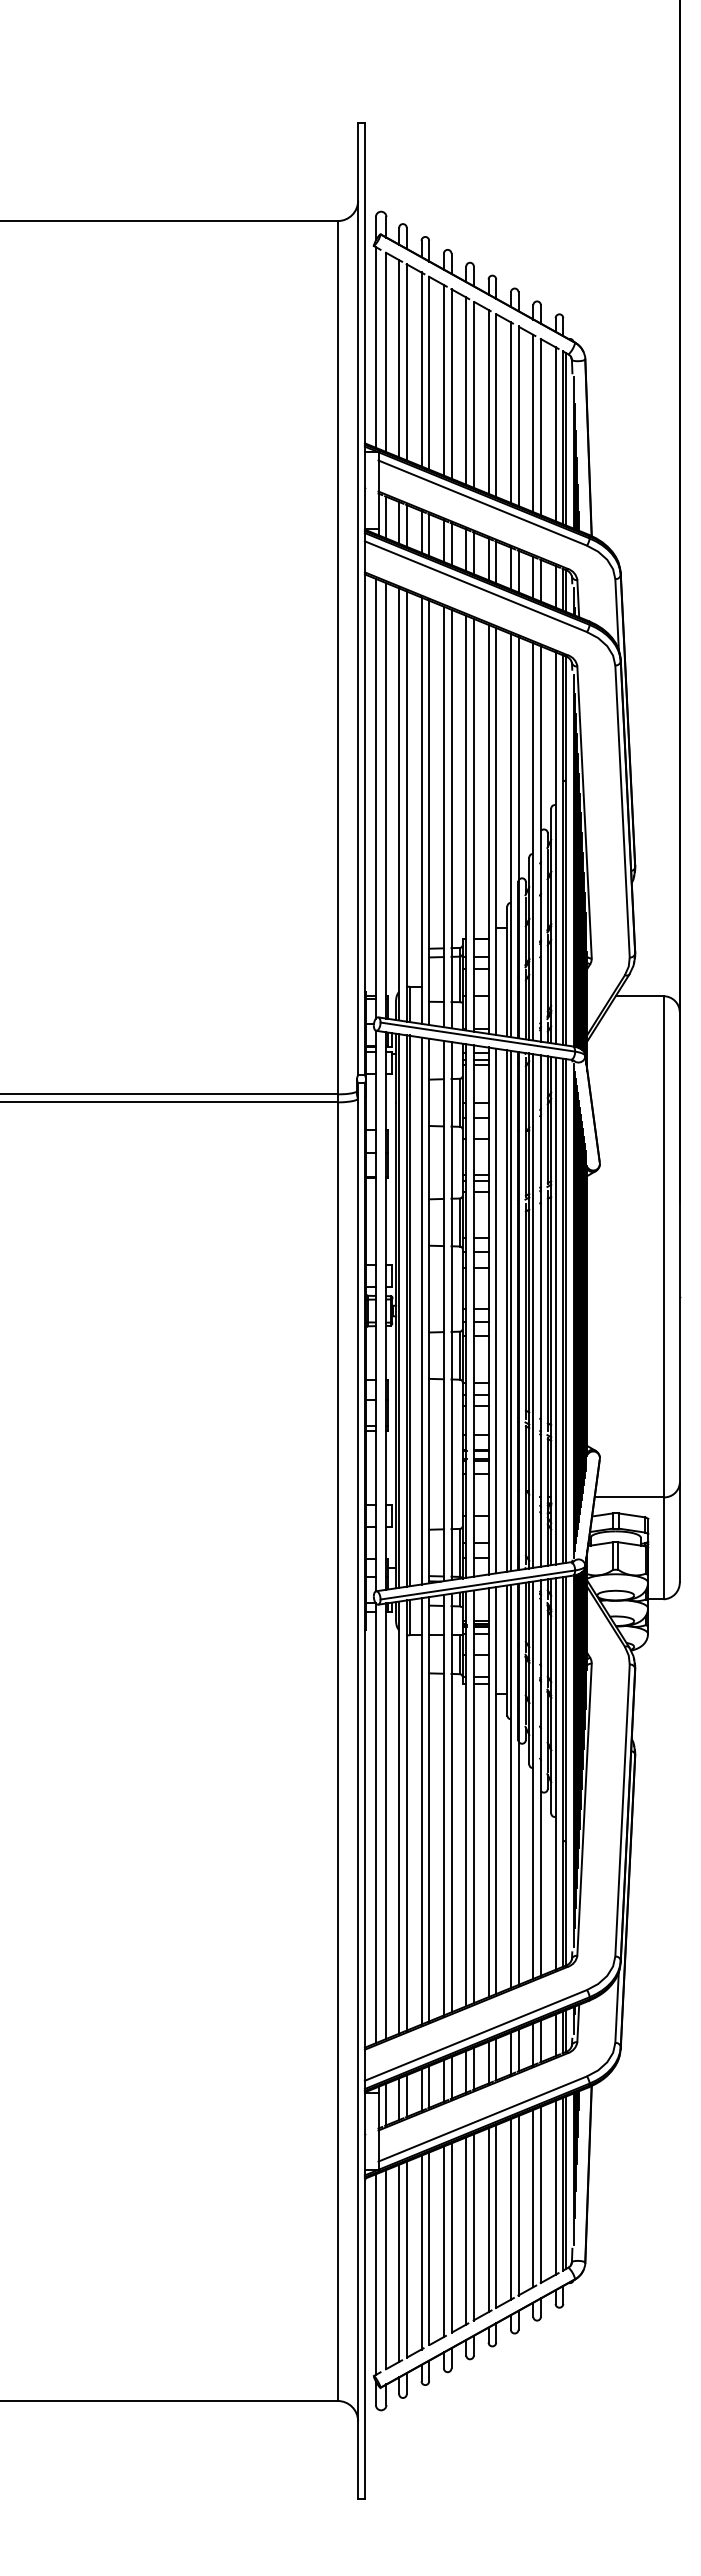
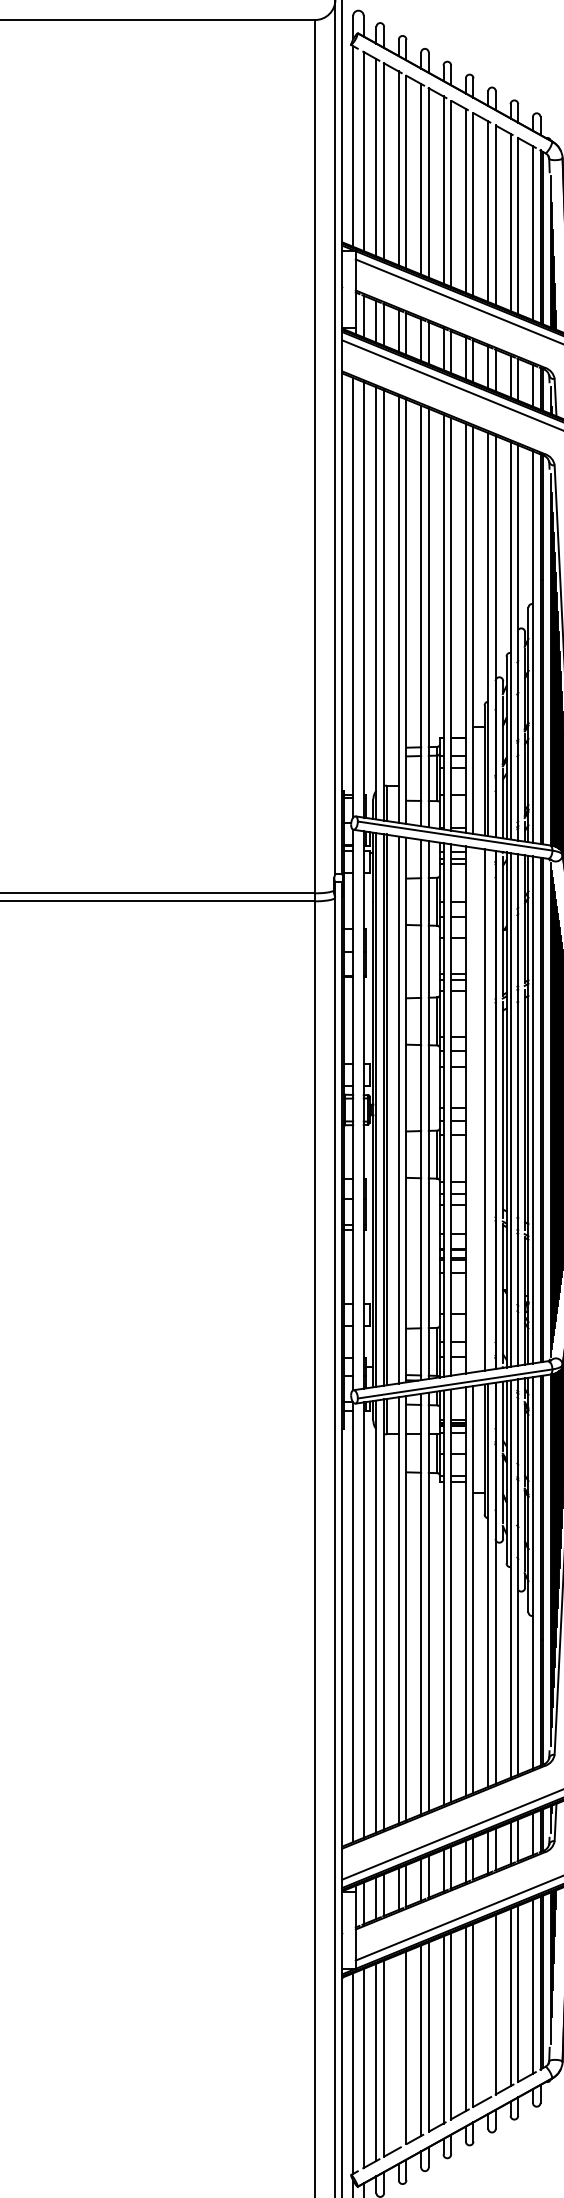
line: (496, 1310) -> (473, 1109), removed
line: (510, 1310) -> (487, 1109), removed
line: (510, 2209) -> (487, 2008), removed
line: (421, 2252) -> (398, 2051), removed

